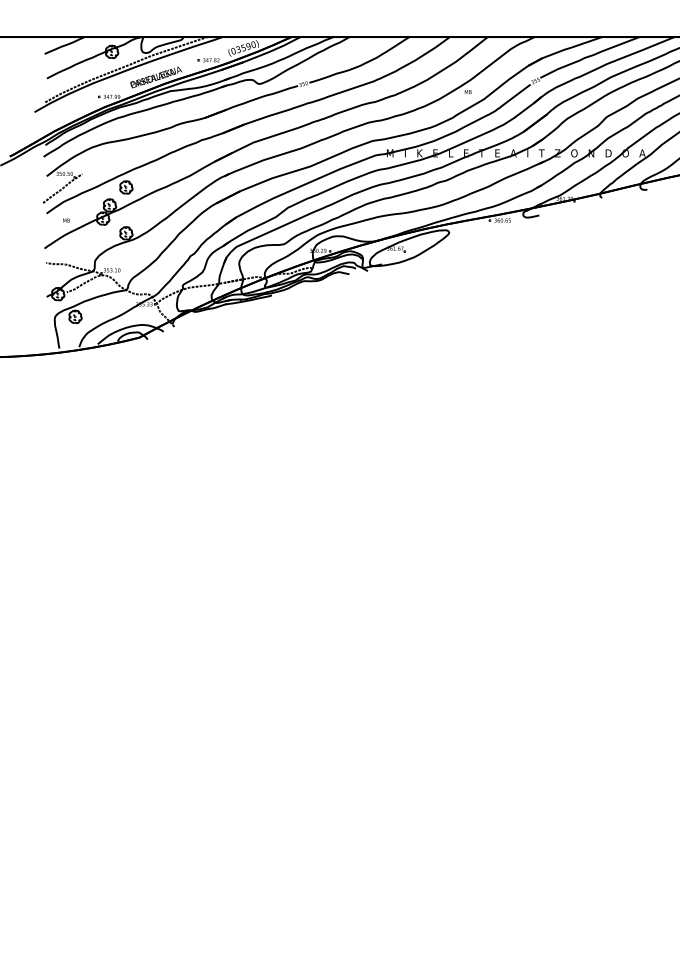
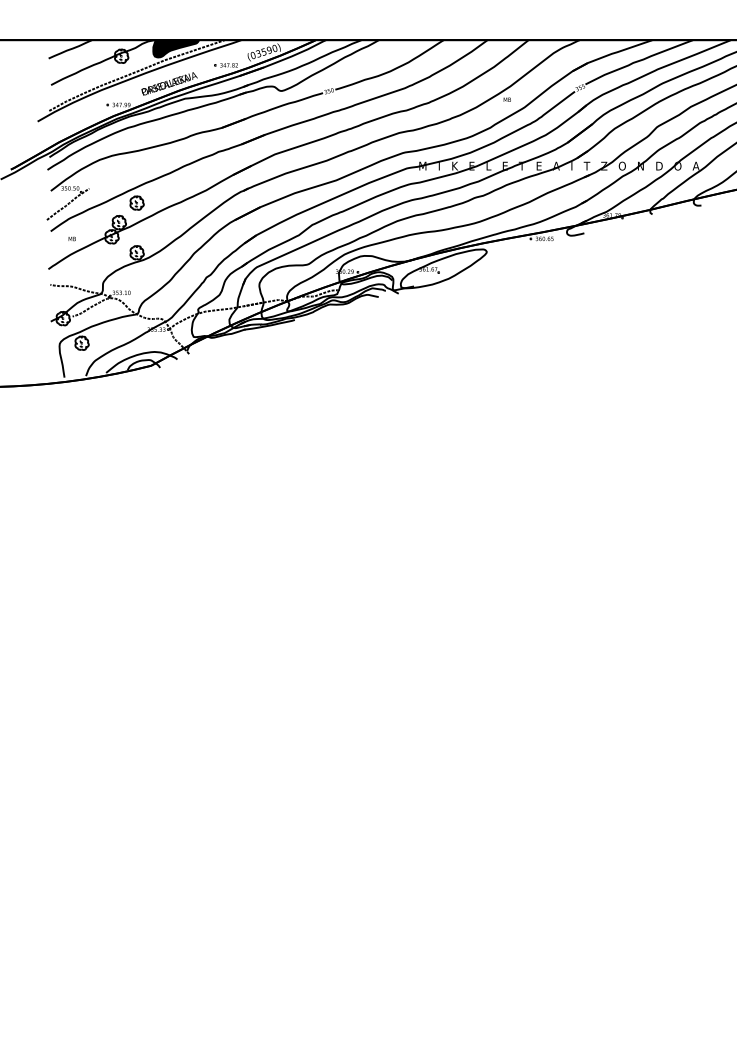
fill: (162, 45) -> (176, 49), added

